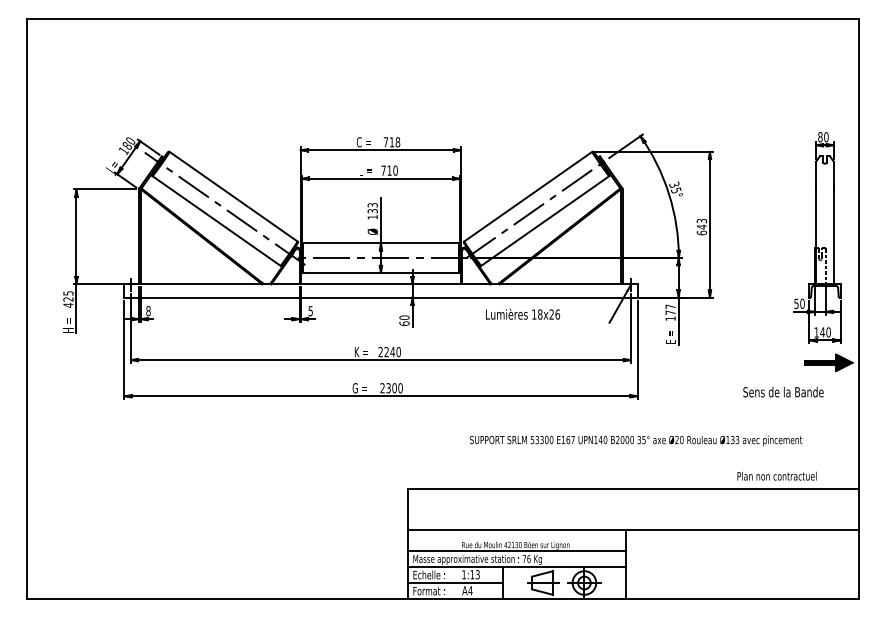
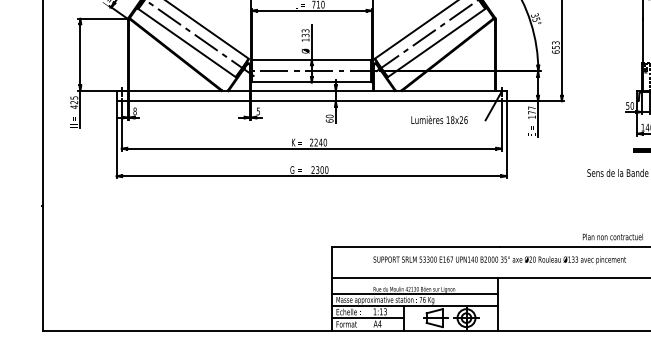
text: (701, 226) -> (555, 47), 643 -> 653
text: (523, 313) -> (439, 119), moved
text: (636, 440) -> (500, 259), moved

